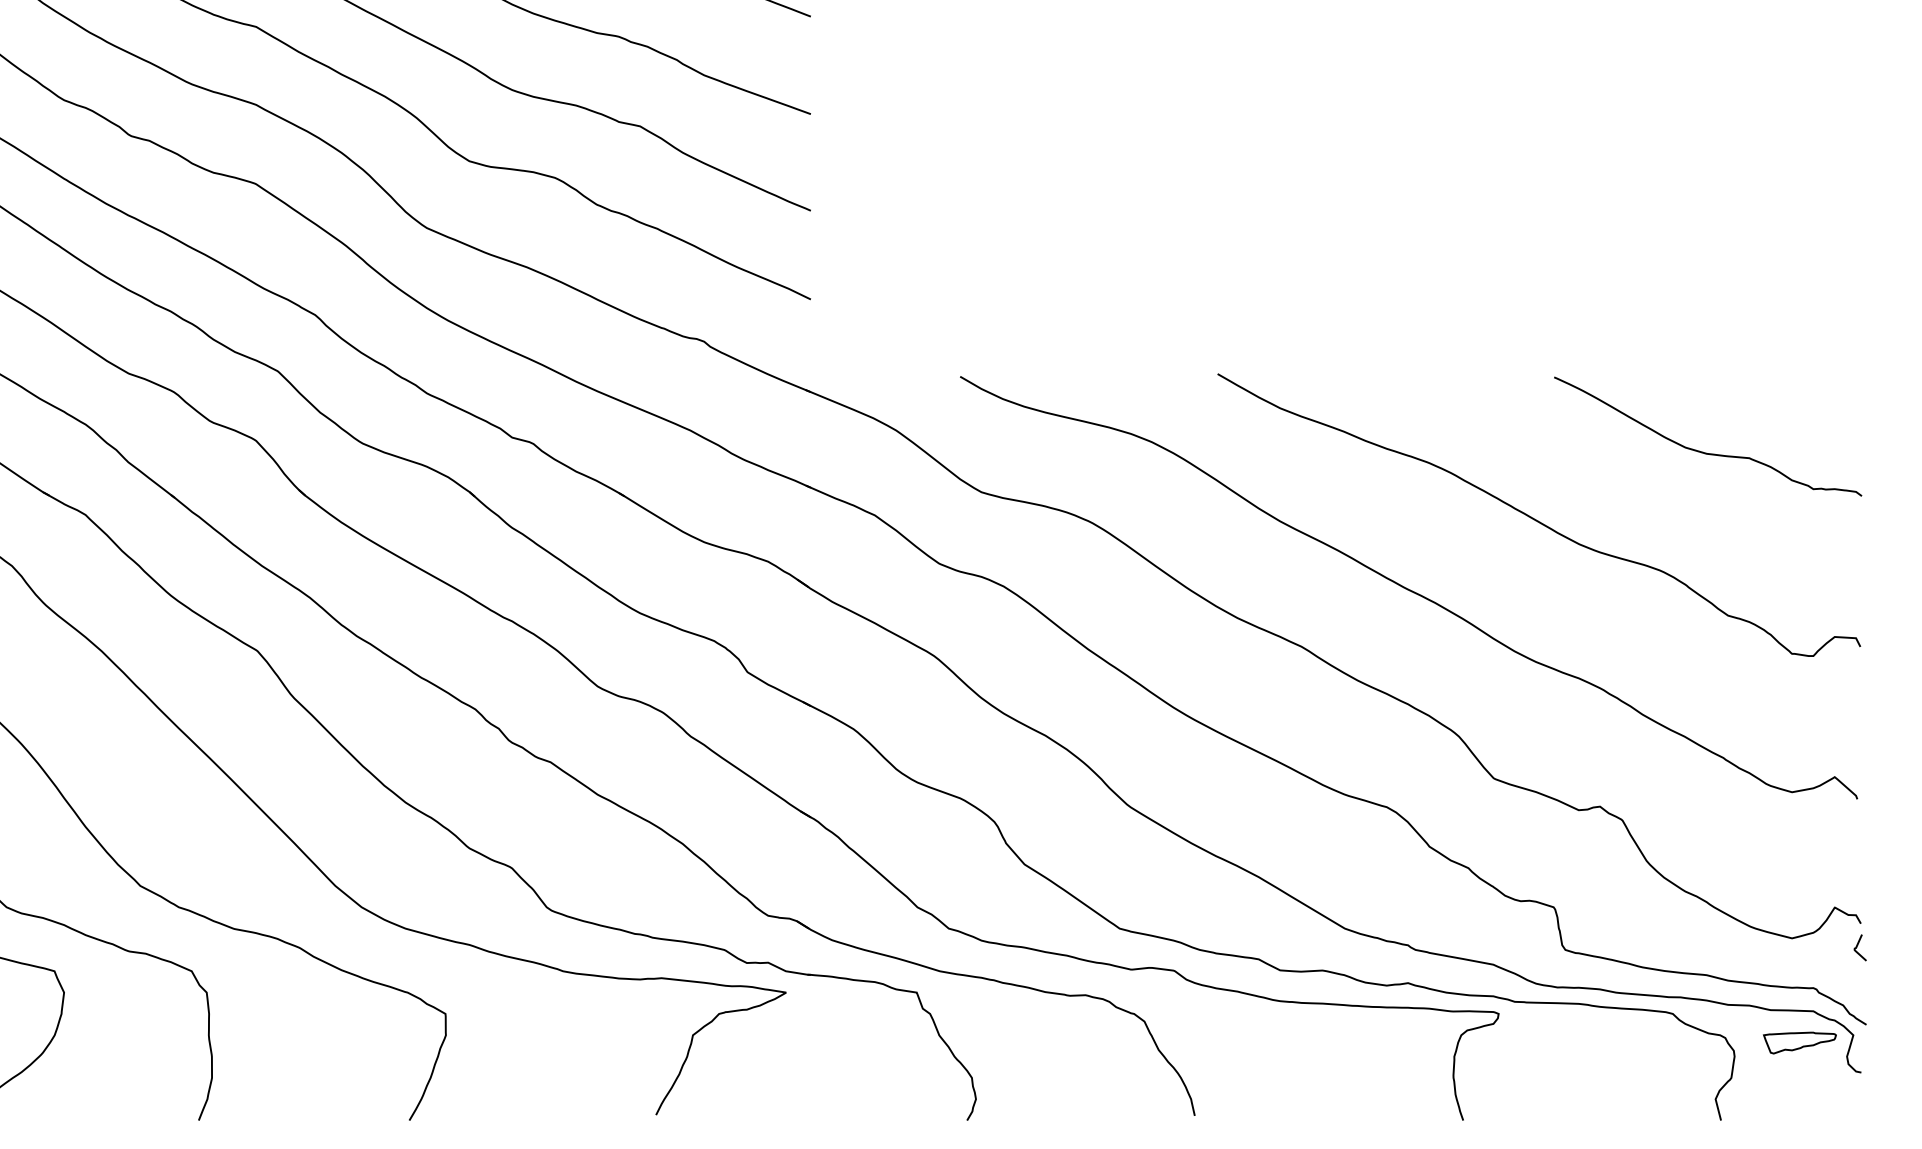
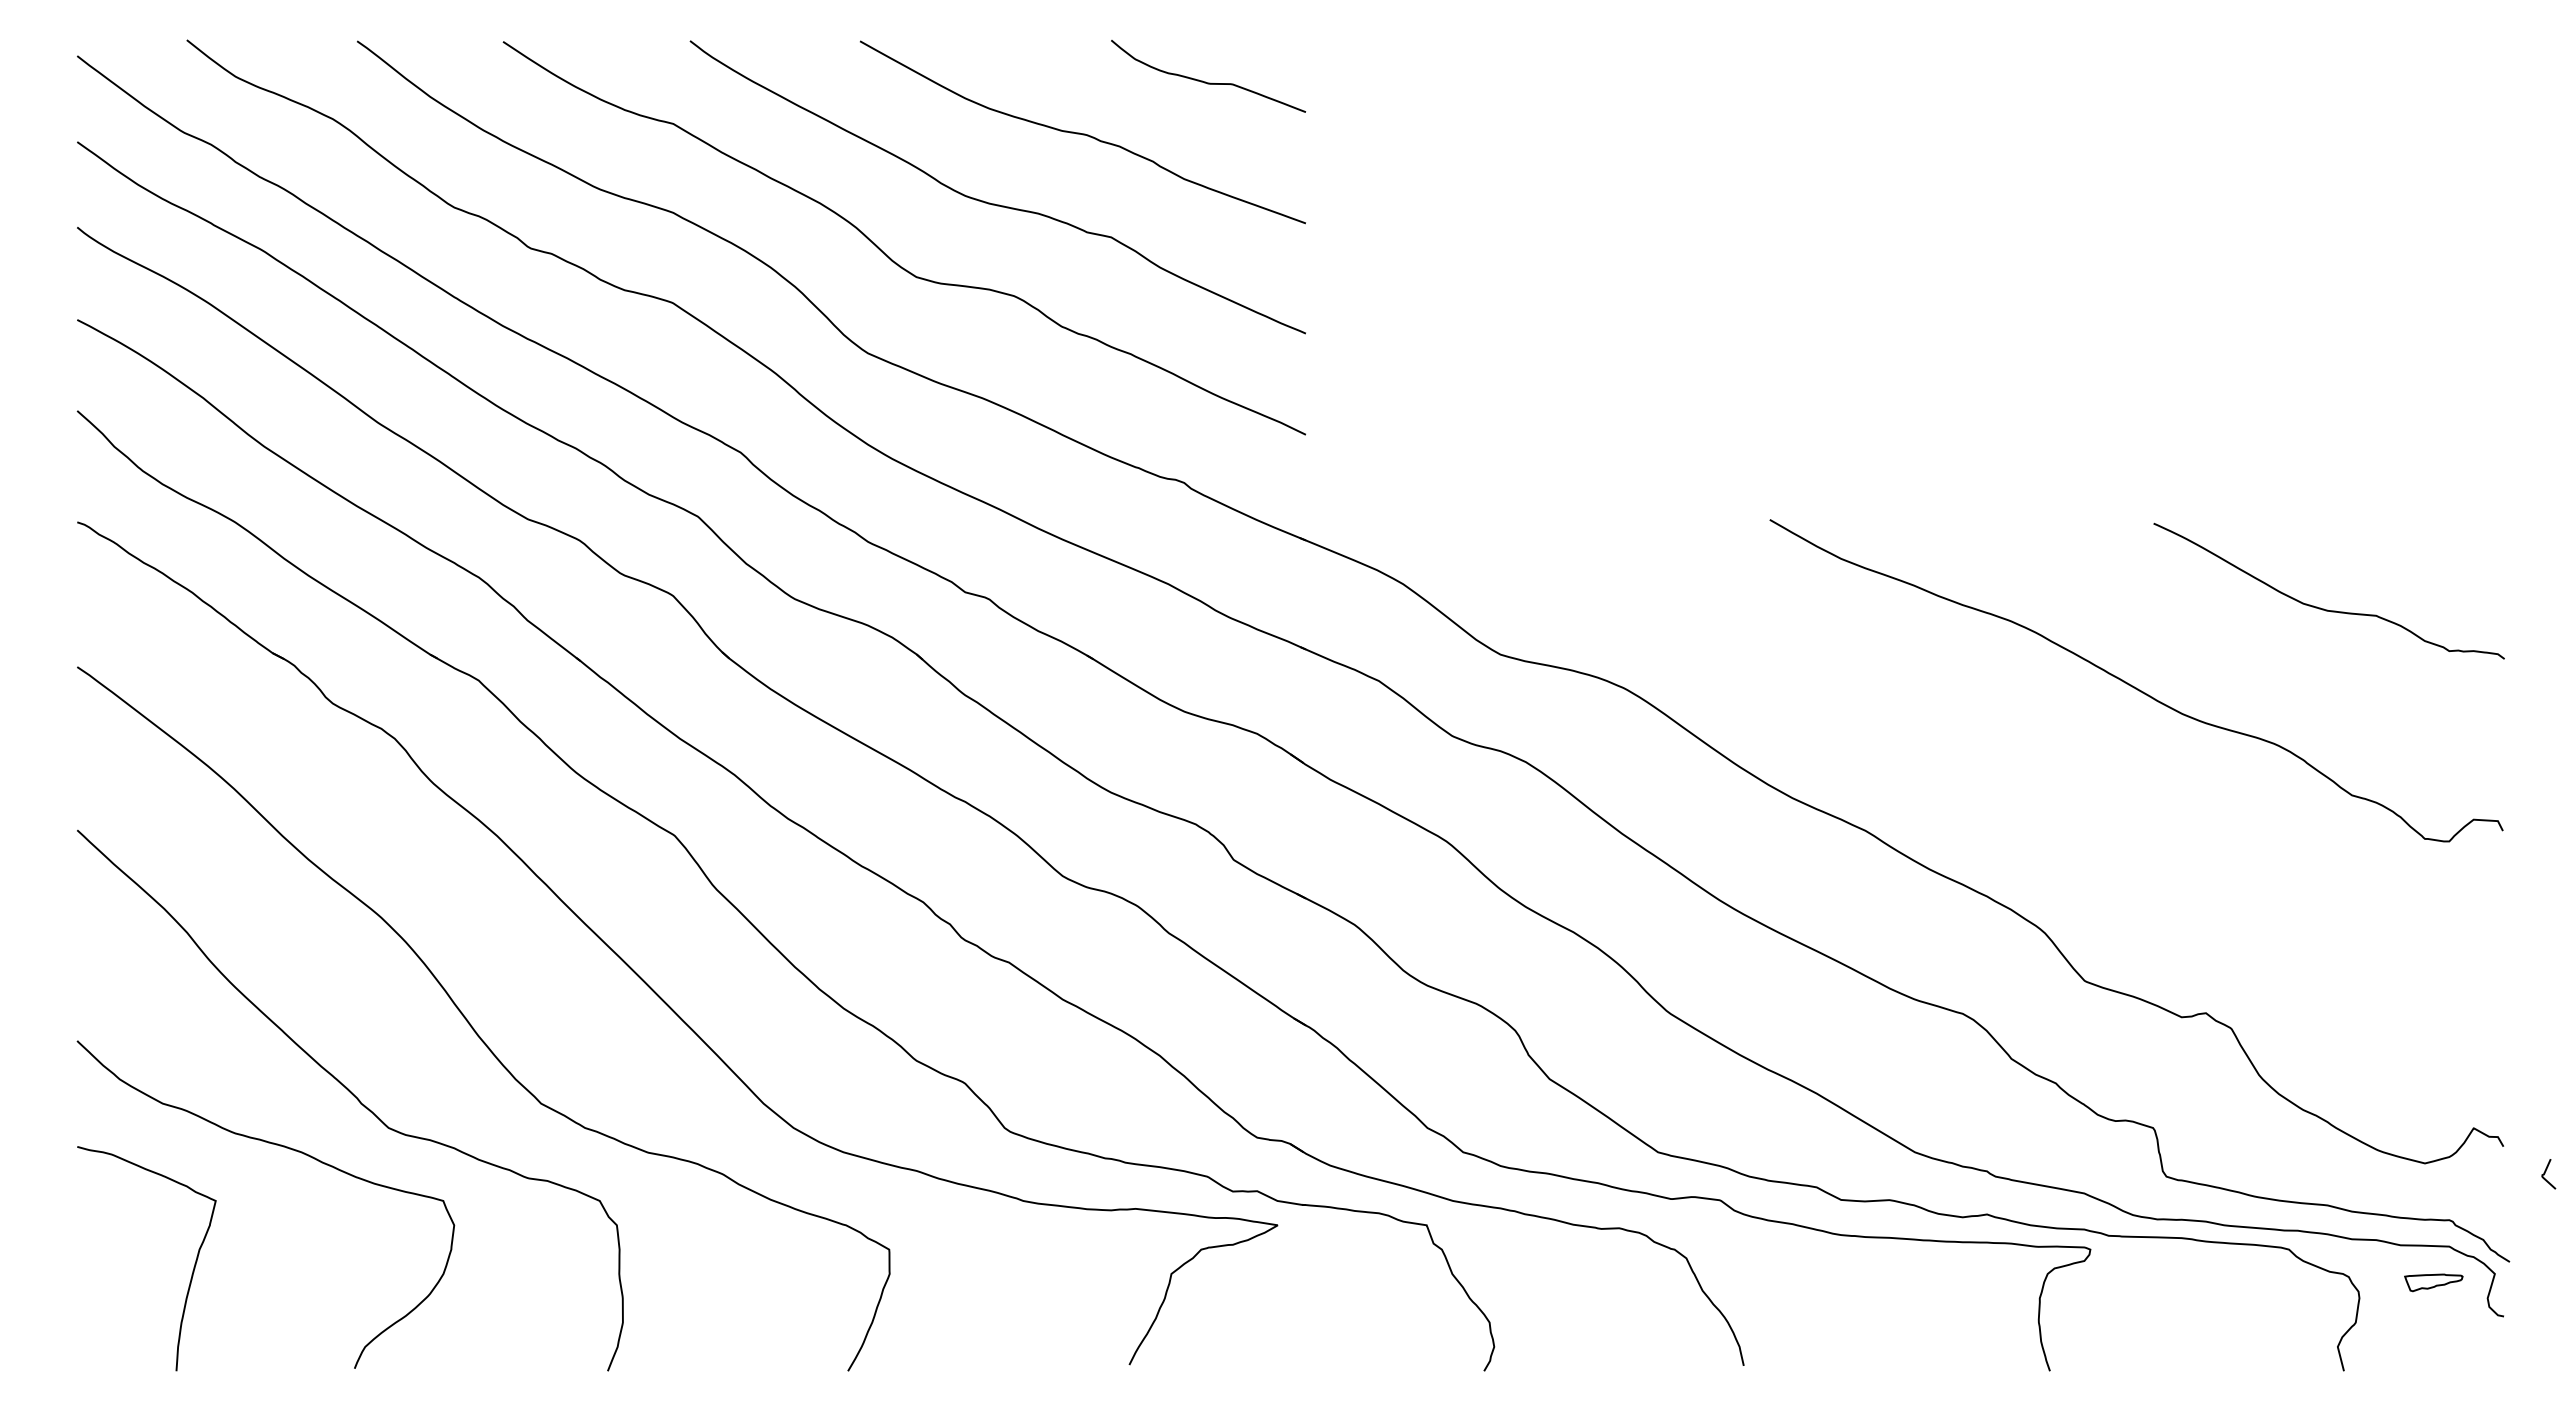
curve: (1408, 588) -> (1987, 764), removed
curve: (1857, 947) -> (2545, 1173), moved
part: (1799, 1042) -> (2433, 1282), size x0.7

